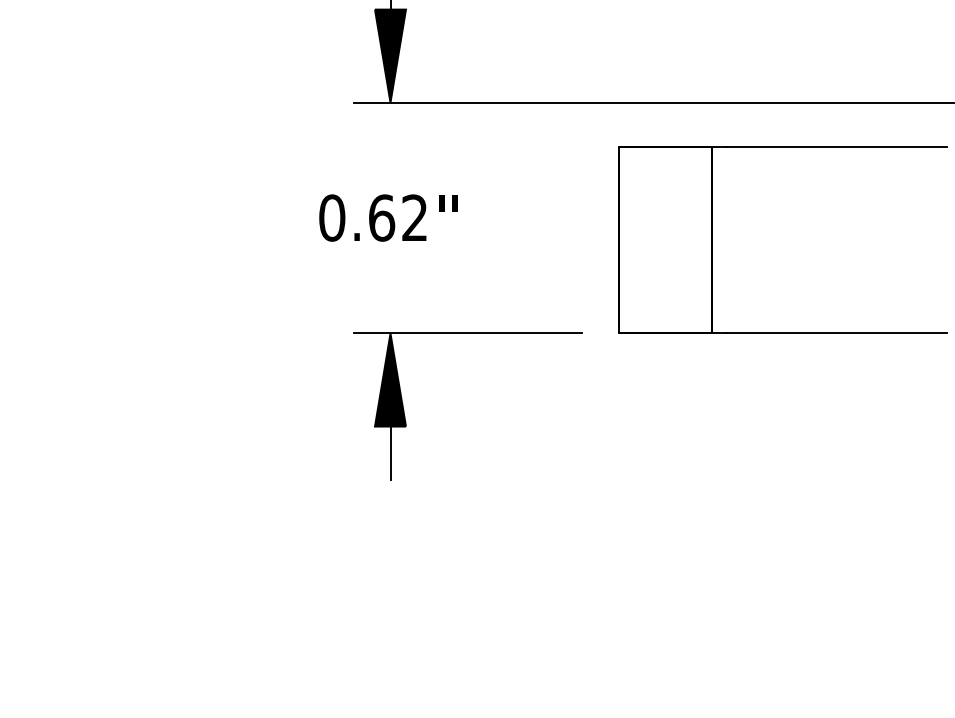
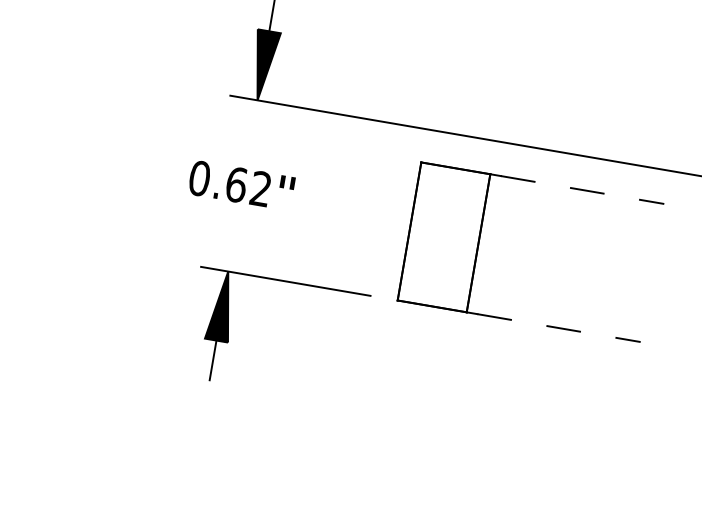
line: (836, 147) -> (582, 190), solid -> dashed
line: (836, 333) -> (559, 328), solid -> dashed

